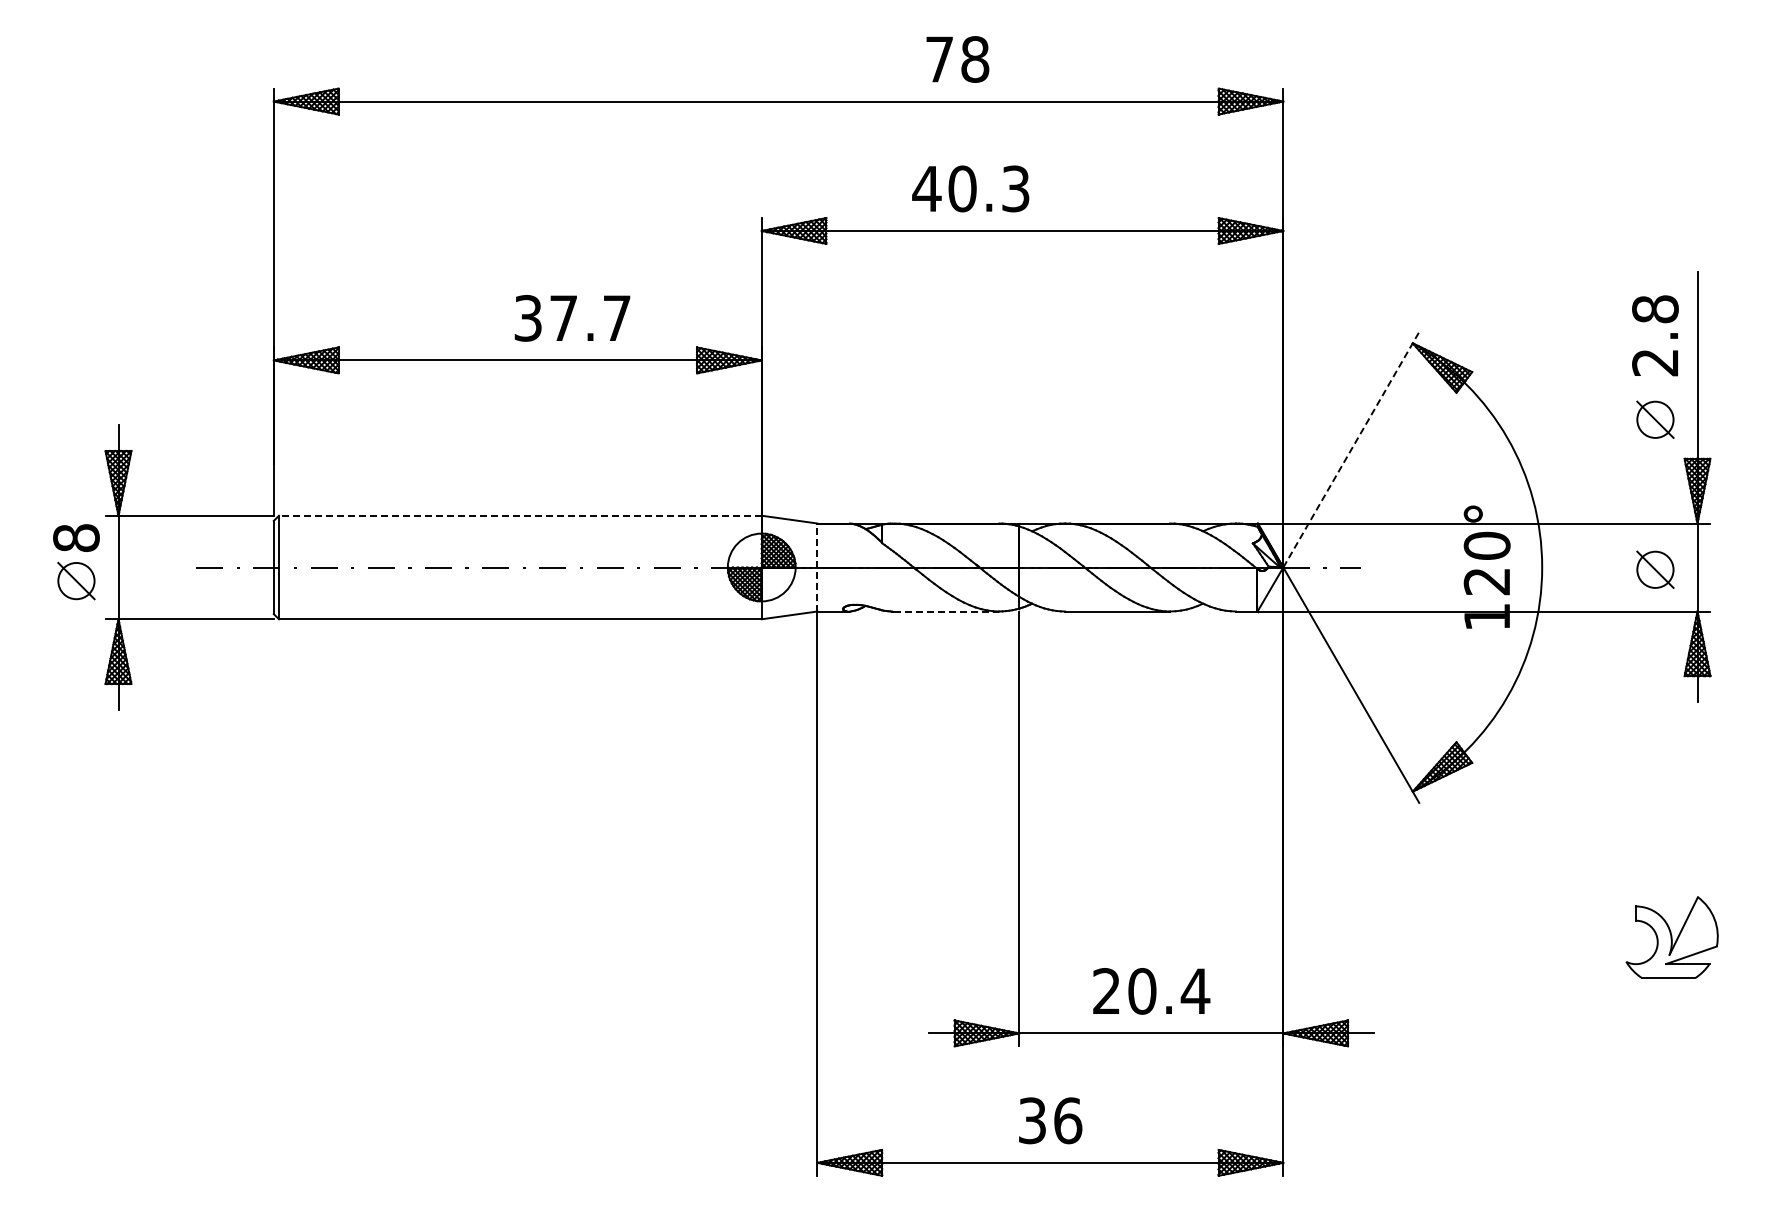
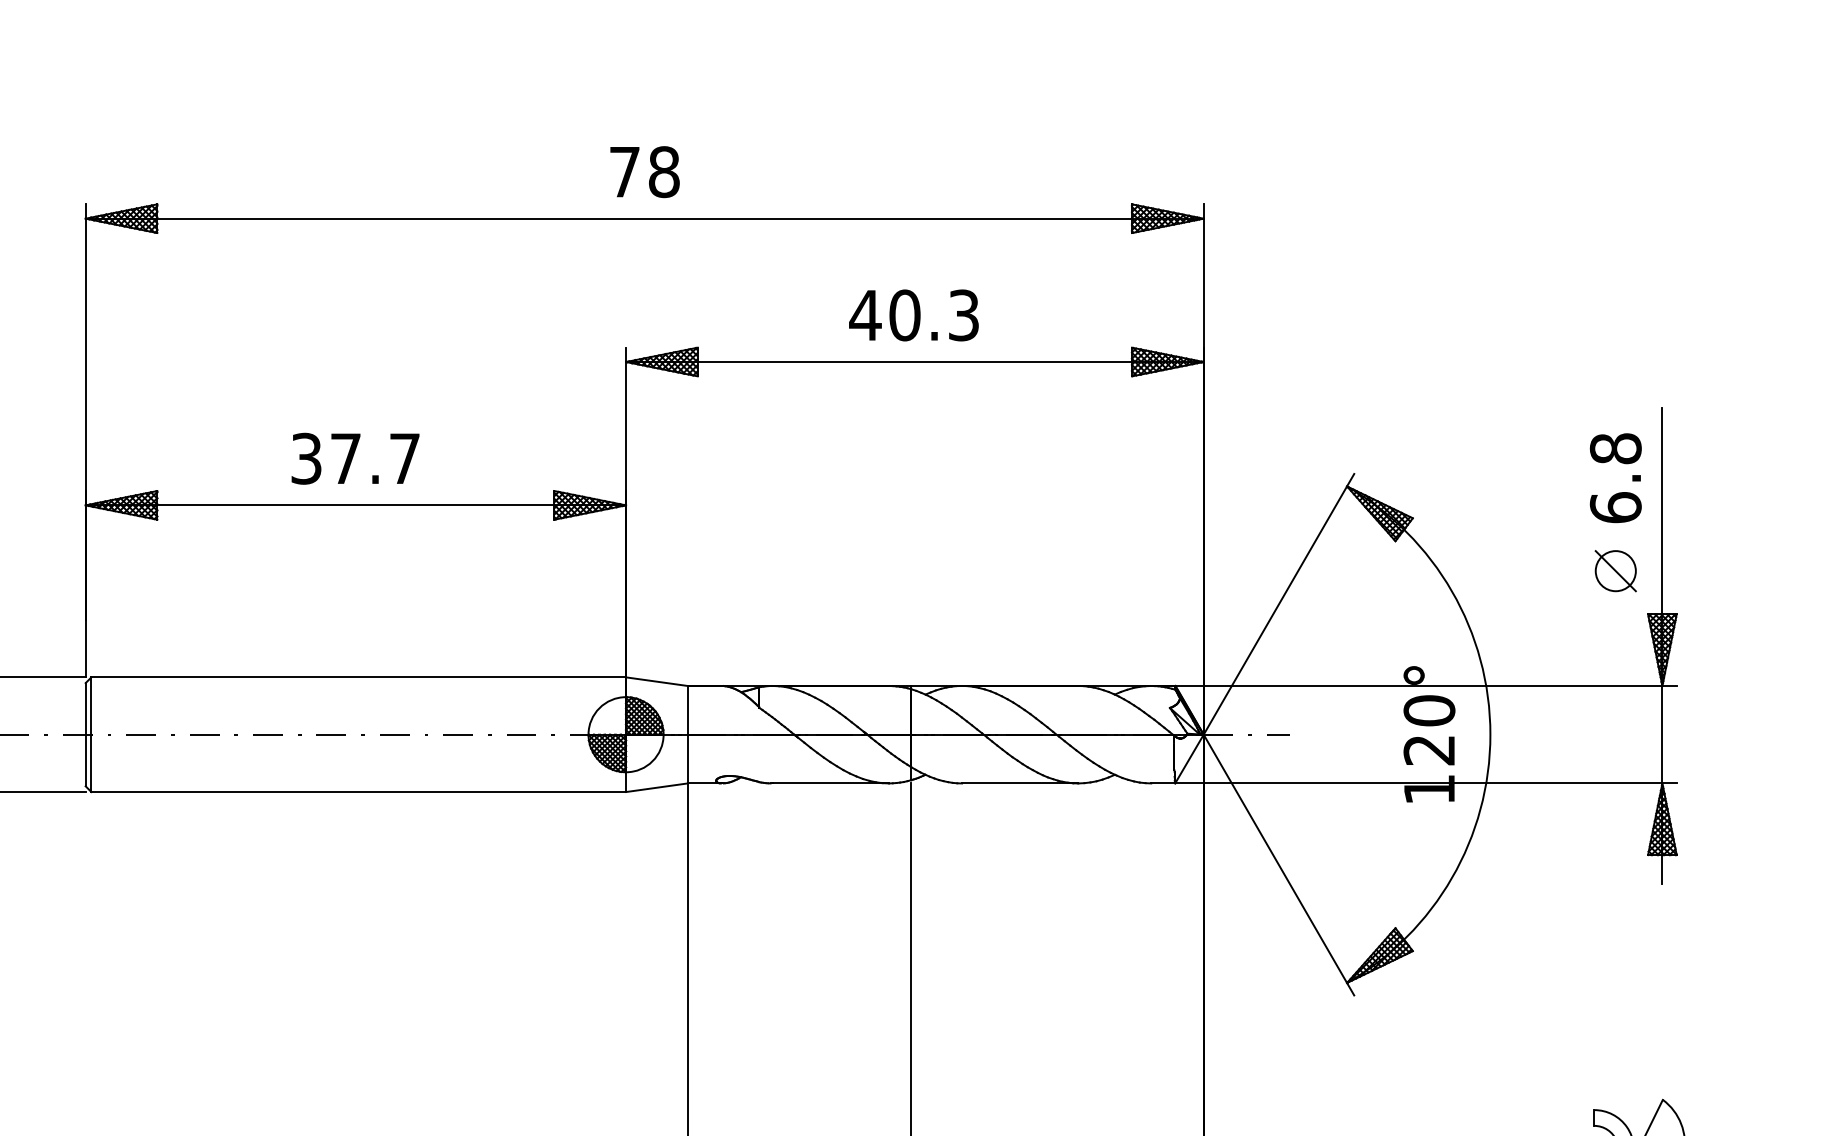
text: (957, 59) -> (644, 172), moved
text: (970, 188) -> (913, 314), moved
text: (572, 318) -> (355, 458), moved
text: (1655, 362) -> (1615, 507), 2.8 -> 6.8
line: (1351, 449) -> (1279, 604), dashed -> solid
line: (519, 515) -> (357, 677), dashed -> solid
line: (817, 567) -> (687, 734), dashed -> solid
part: (1655, 569) -> (1615, 736), removed
line: (946, 611) -> (830, 783), dashed -> solid

